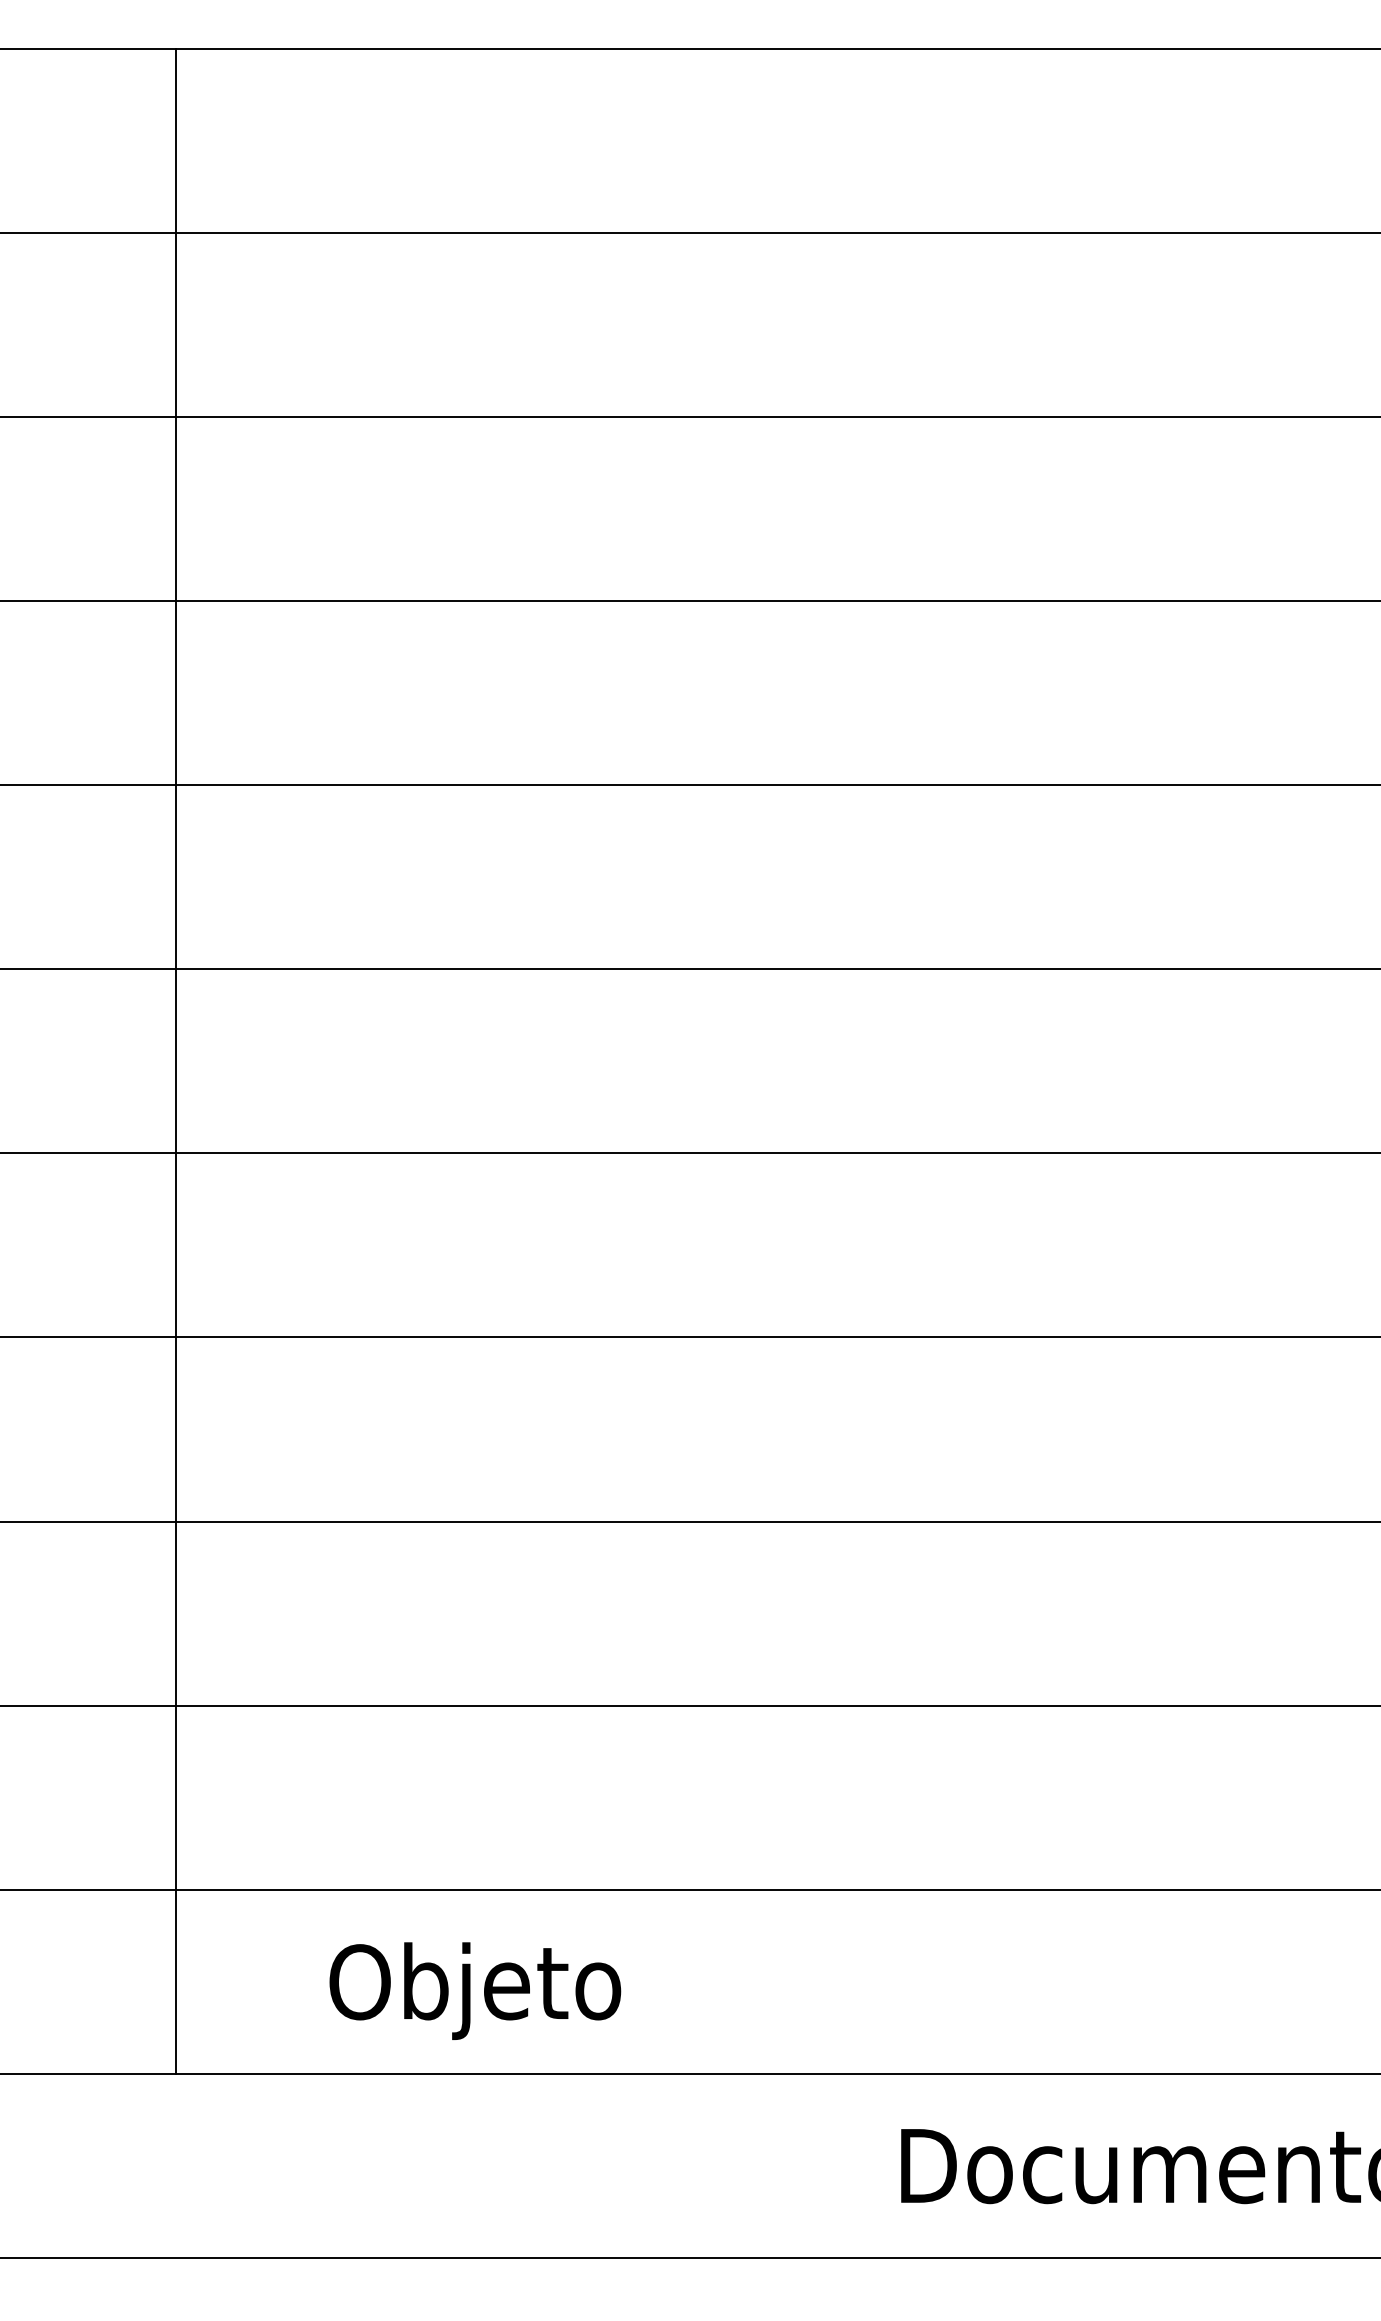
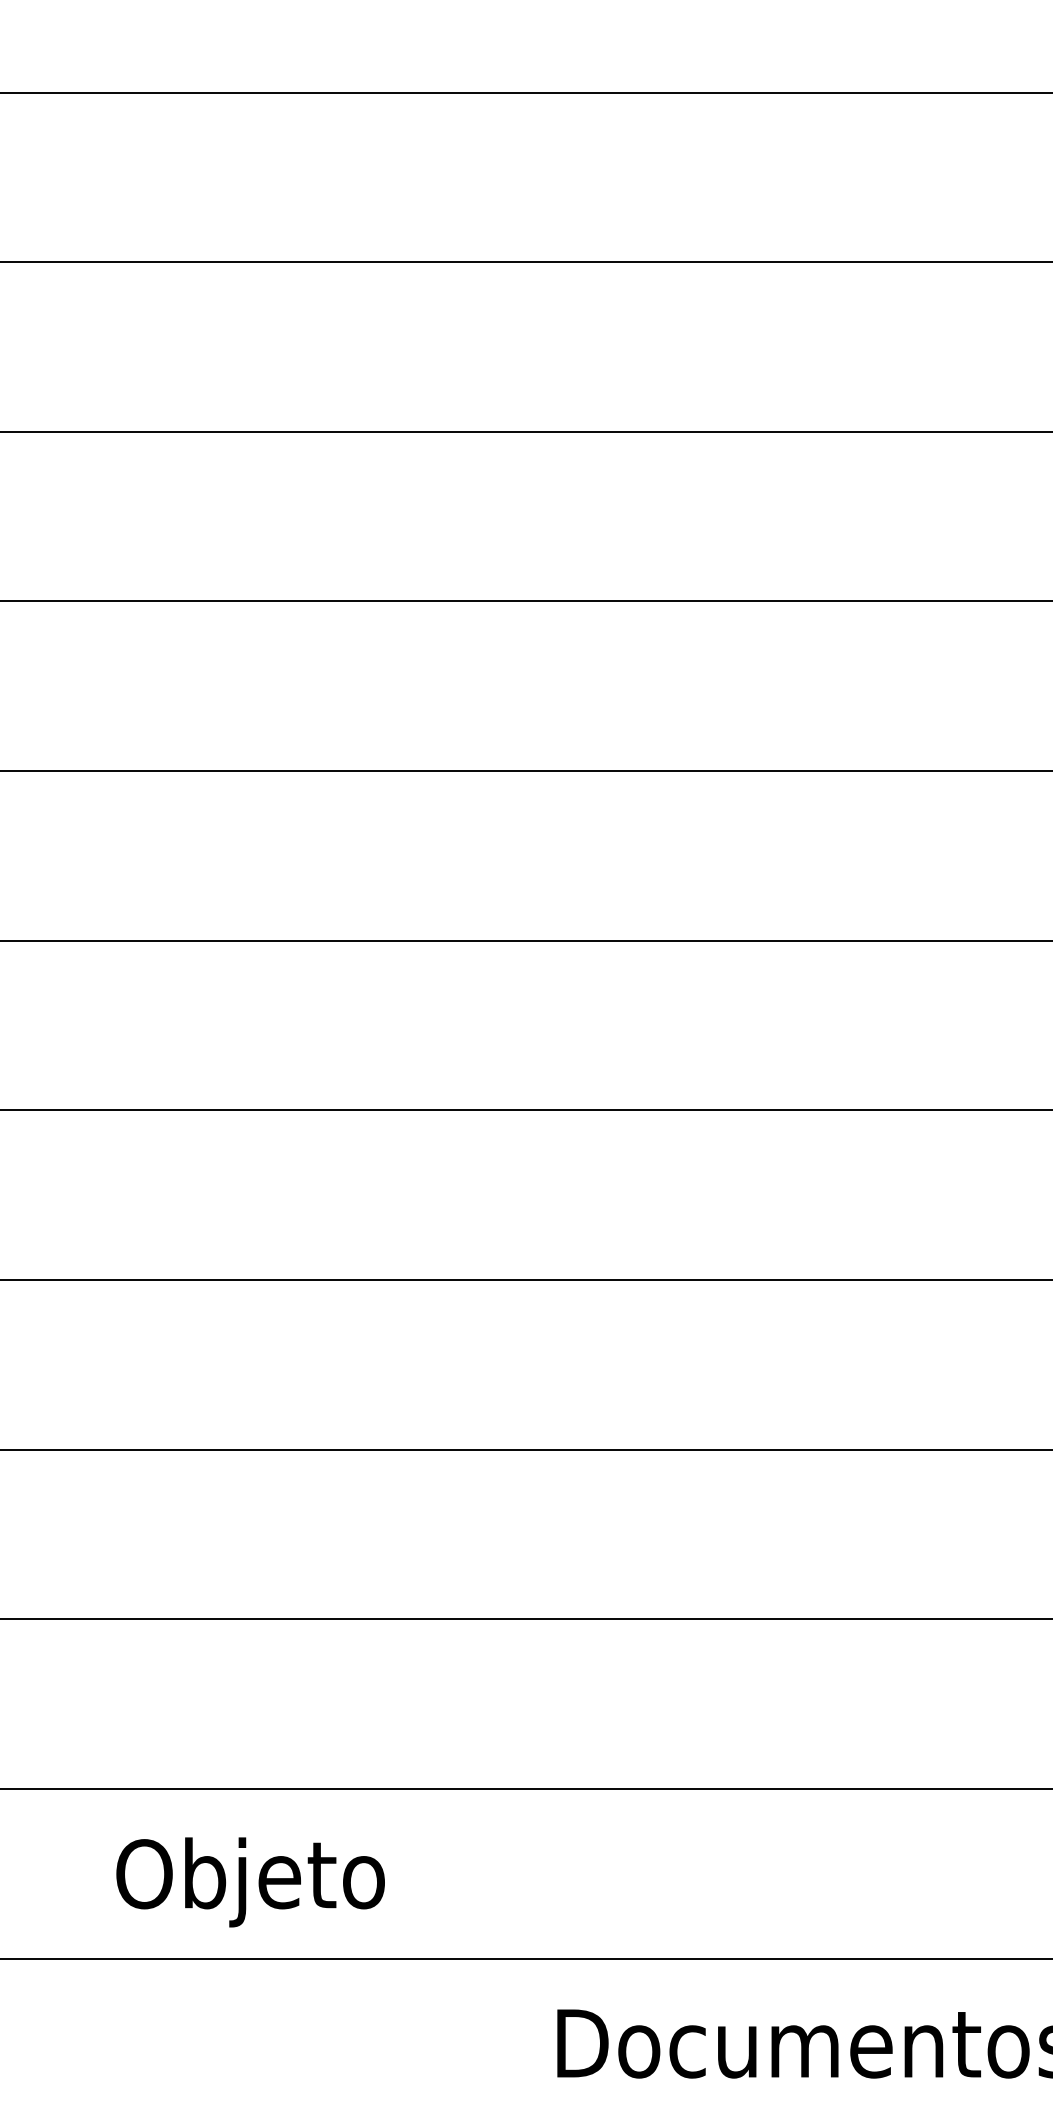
text: (475, 1990) -> (250, 1881), moved

